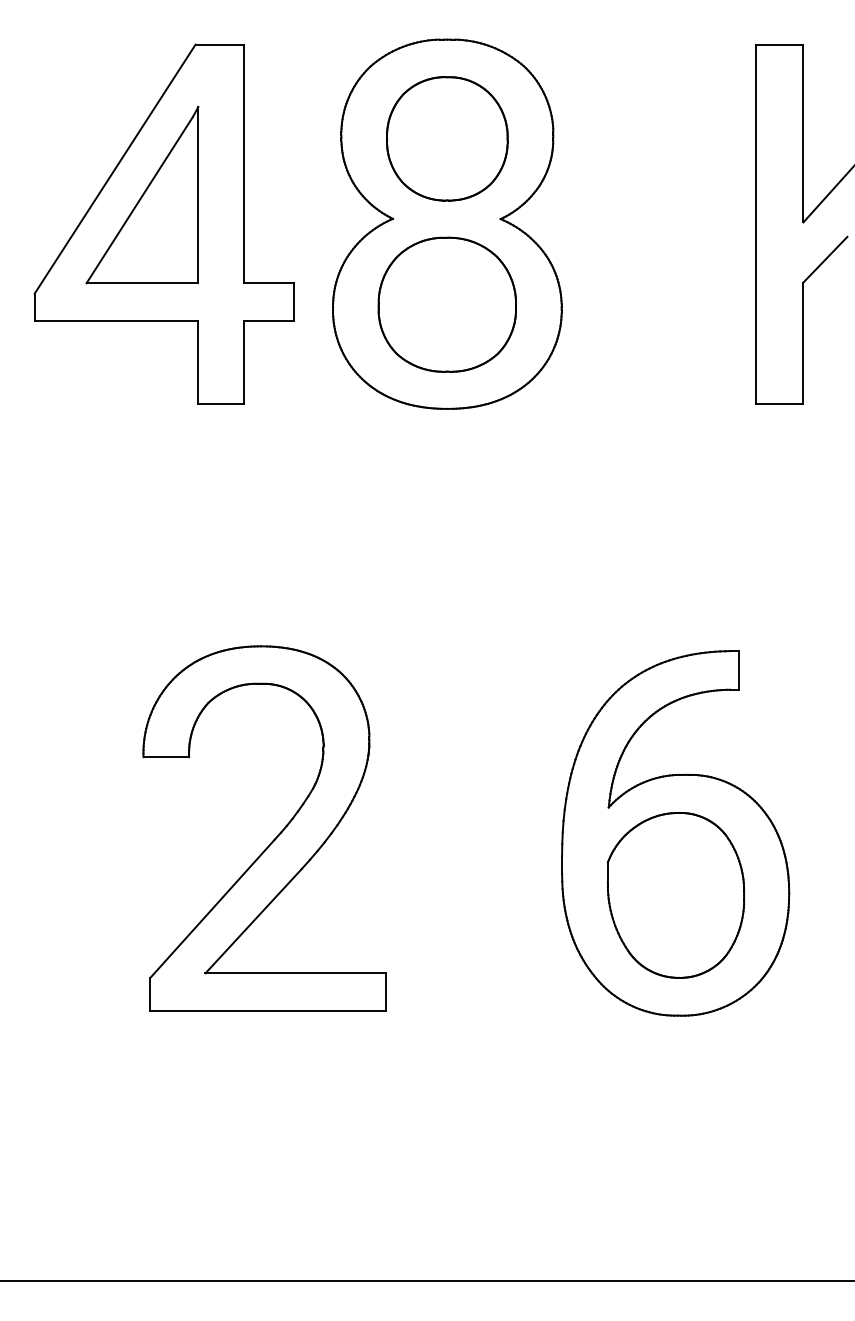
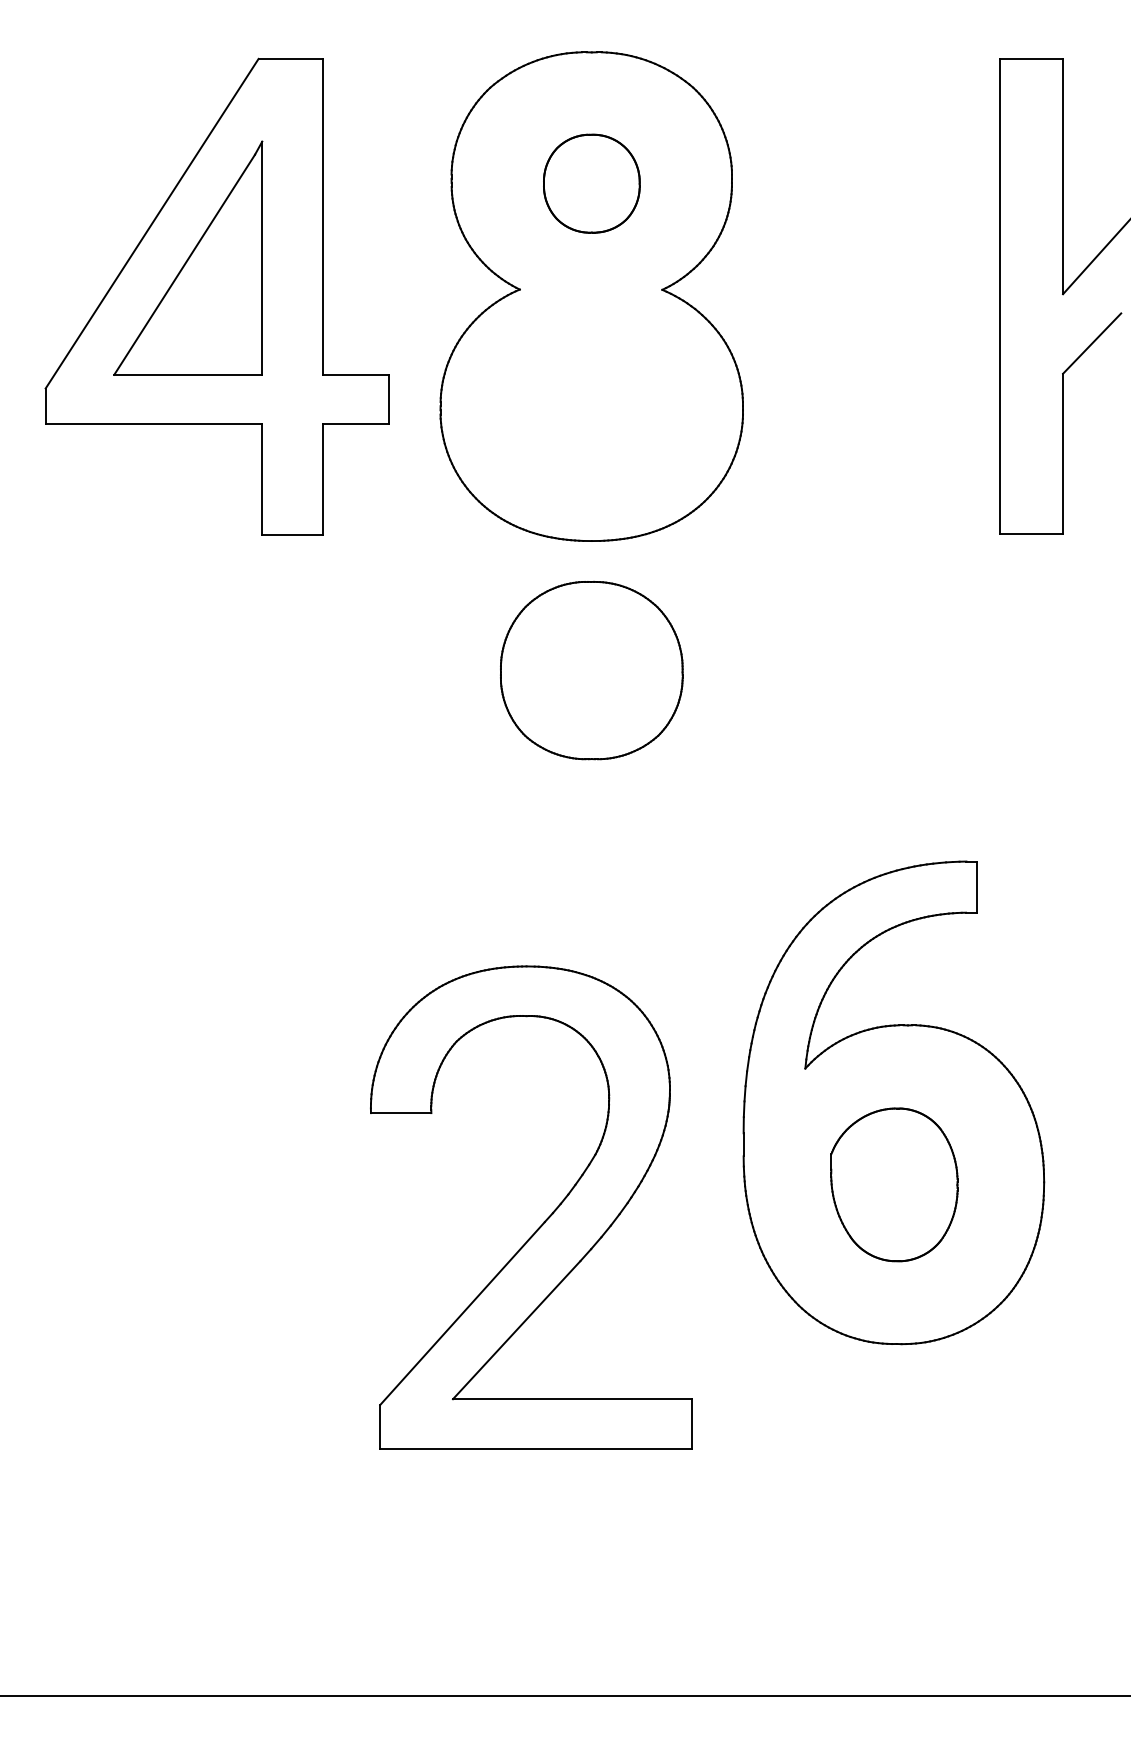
part: (447, 138) -> (591, 183), size x0.6
part: (446, 304) -> (590, 670), moved
part: (274, 838) -> (544, 1220), moved
part: (675, 895) -> (893, 1184), size x0.7

